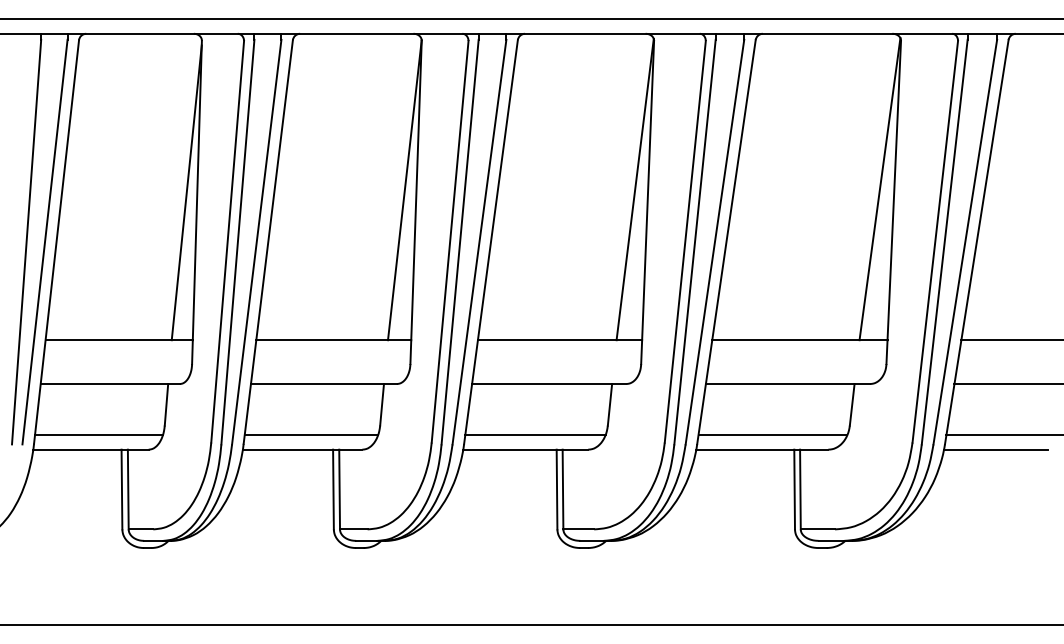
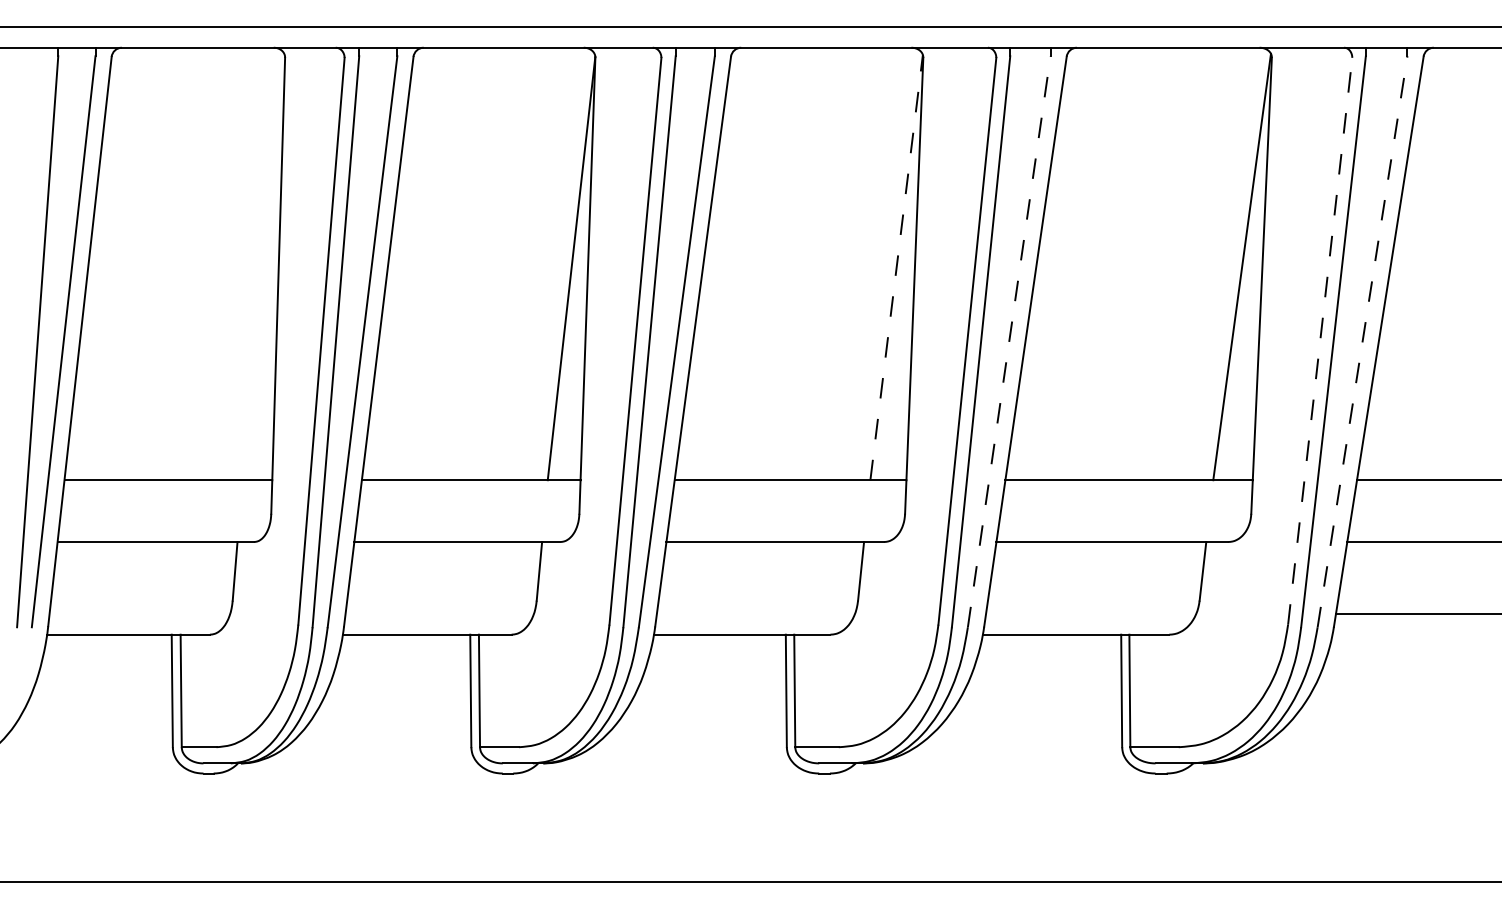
line: (635, 189) -> (897, 267), solid -> dashed
line: (186, 192) -> (263, 271), removed
line: (715, 241) -> (1009, 340), solid -> dashed
line: (935, 241) -> (1320, 340), solid -> dashed
line: (965, 242) -> (1362, 342), solid -> dashed
line: (98, 435) -> (139, 614), removed
line: (311, 435) -> (439, 614), removed
line: (535, 435) -> (755, 614), removed
line: (772, 435) -> (1090, 614), removed
line: (995, 449) -> (1405, 634), removed

